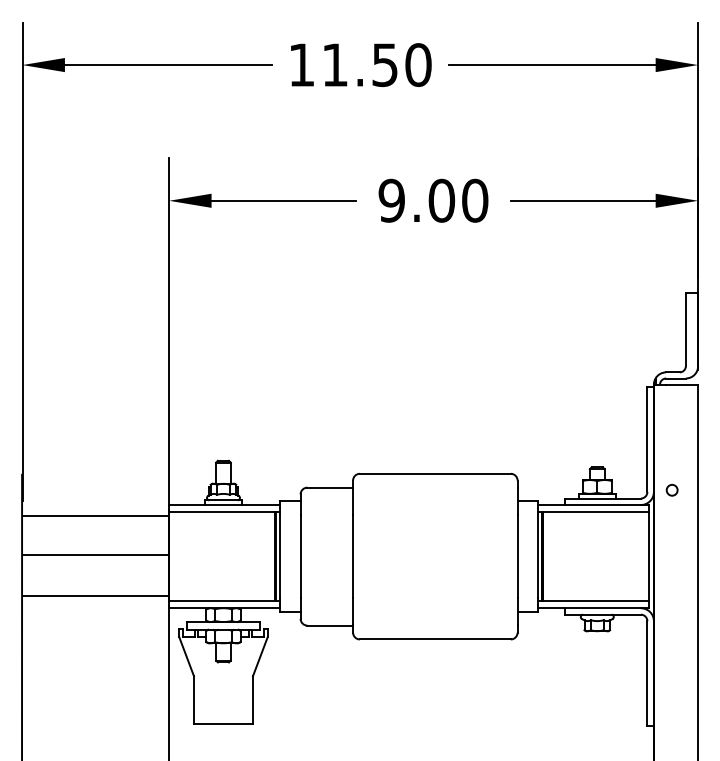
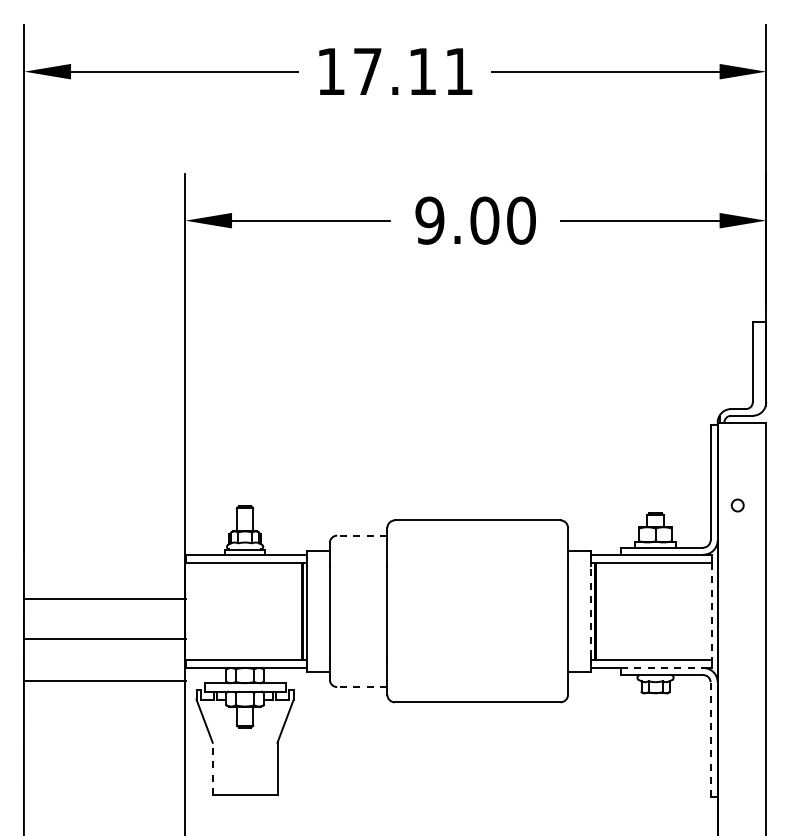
text: (376, 64) -> (413, 71), 11.50 -> 17.11
line: (329, 487) -> (361, 535), solid -> dashed
circle: (671, 490) -> (737, 505), moved
line: (95, 515) -> (104, 598), moved
line: (95, 554) -> (104, 639), moved
line: (538, 556) -> (590, 611), solid -> dashed
line: (649, 556) -> (712, 611), solid -> dashed
line: (95, 595) -> (104, 680), moved
line: (603, 608) -> (662, 668), solid -> dashed
line: (329, 625) -> (361, 687), solid -> dashed
line: (647, 673) -> (710, 739), solid -> dashed
line: (193, 699) -> (212, 768), solid -> dashed

